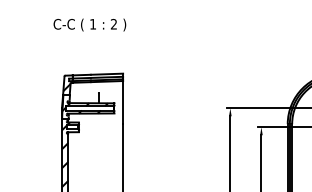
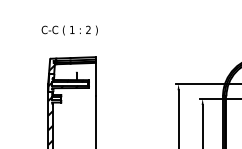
text: (89, 24) -> (69, 30), moved

